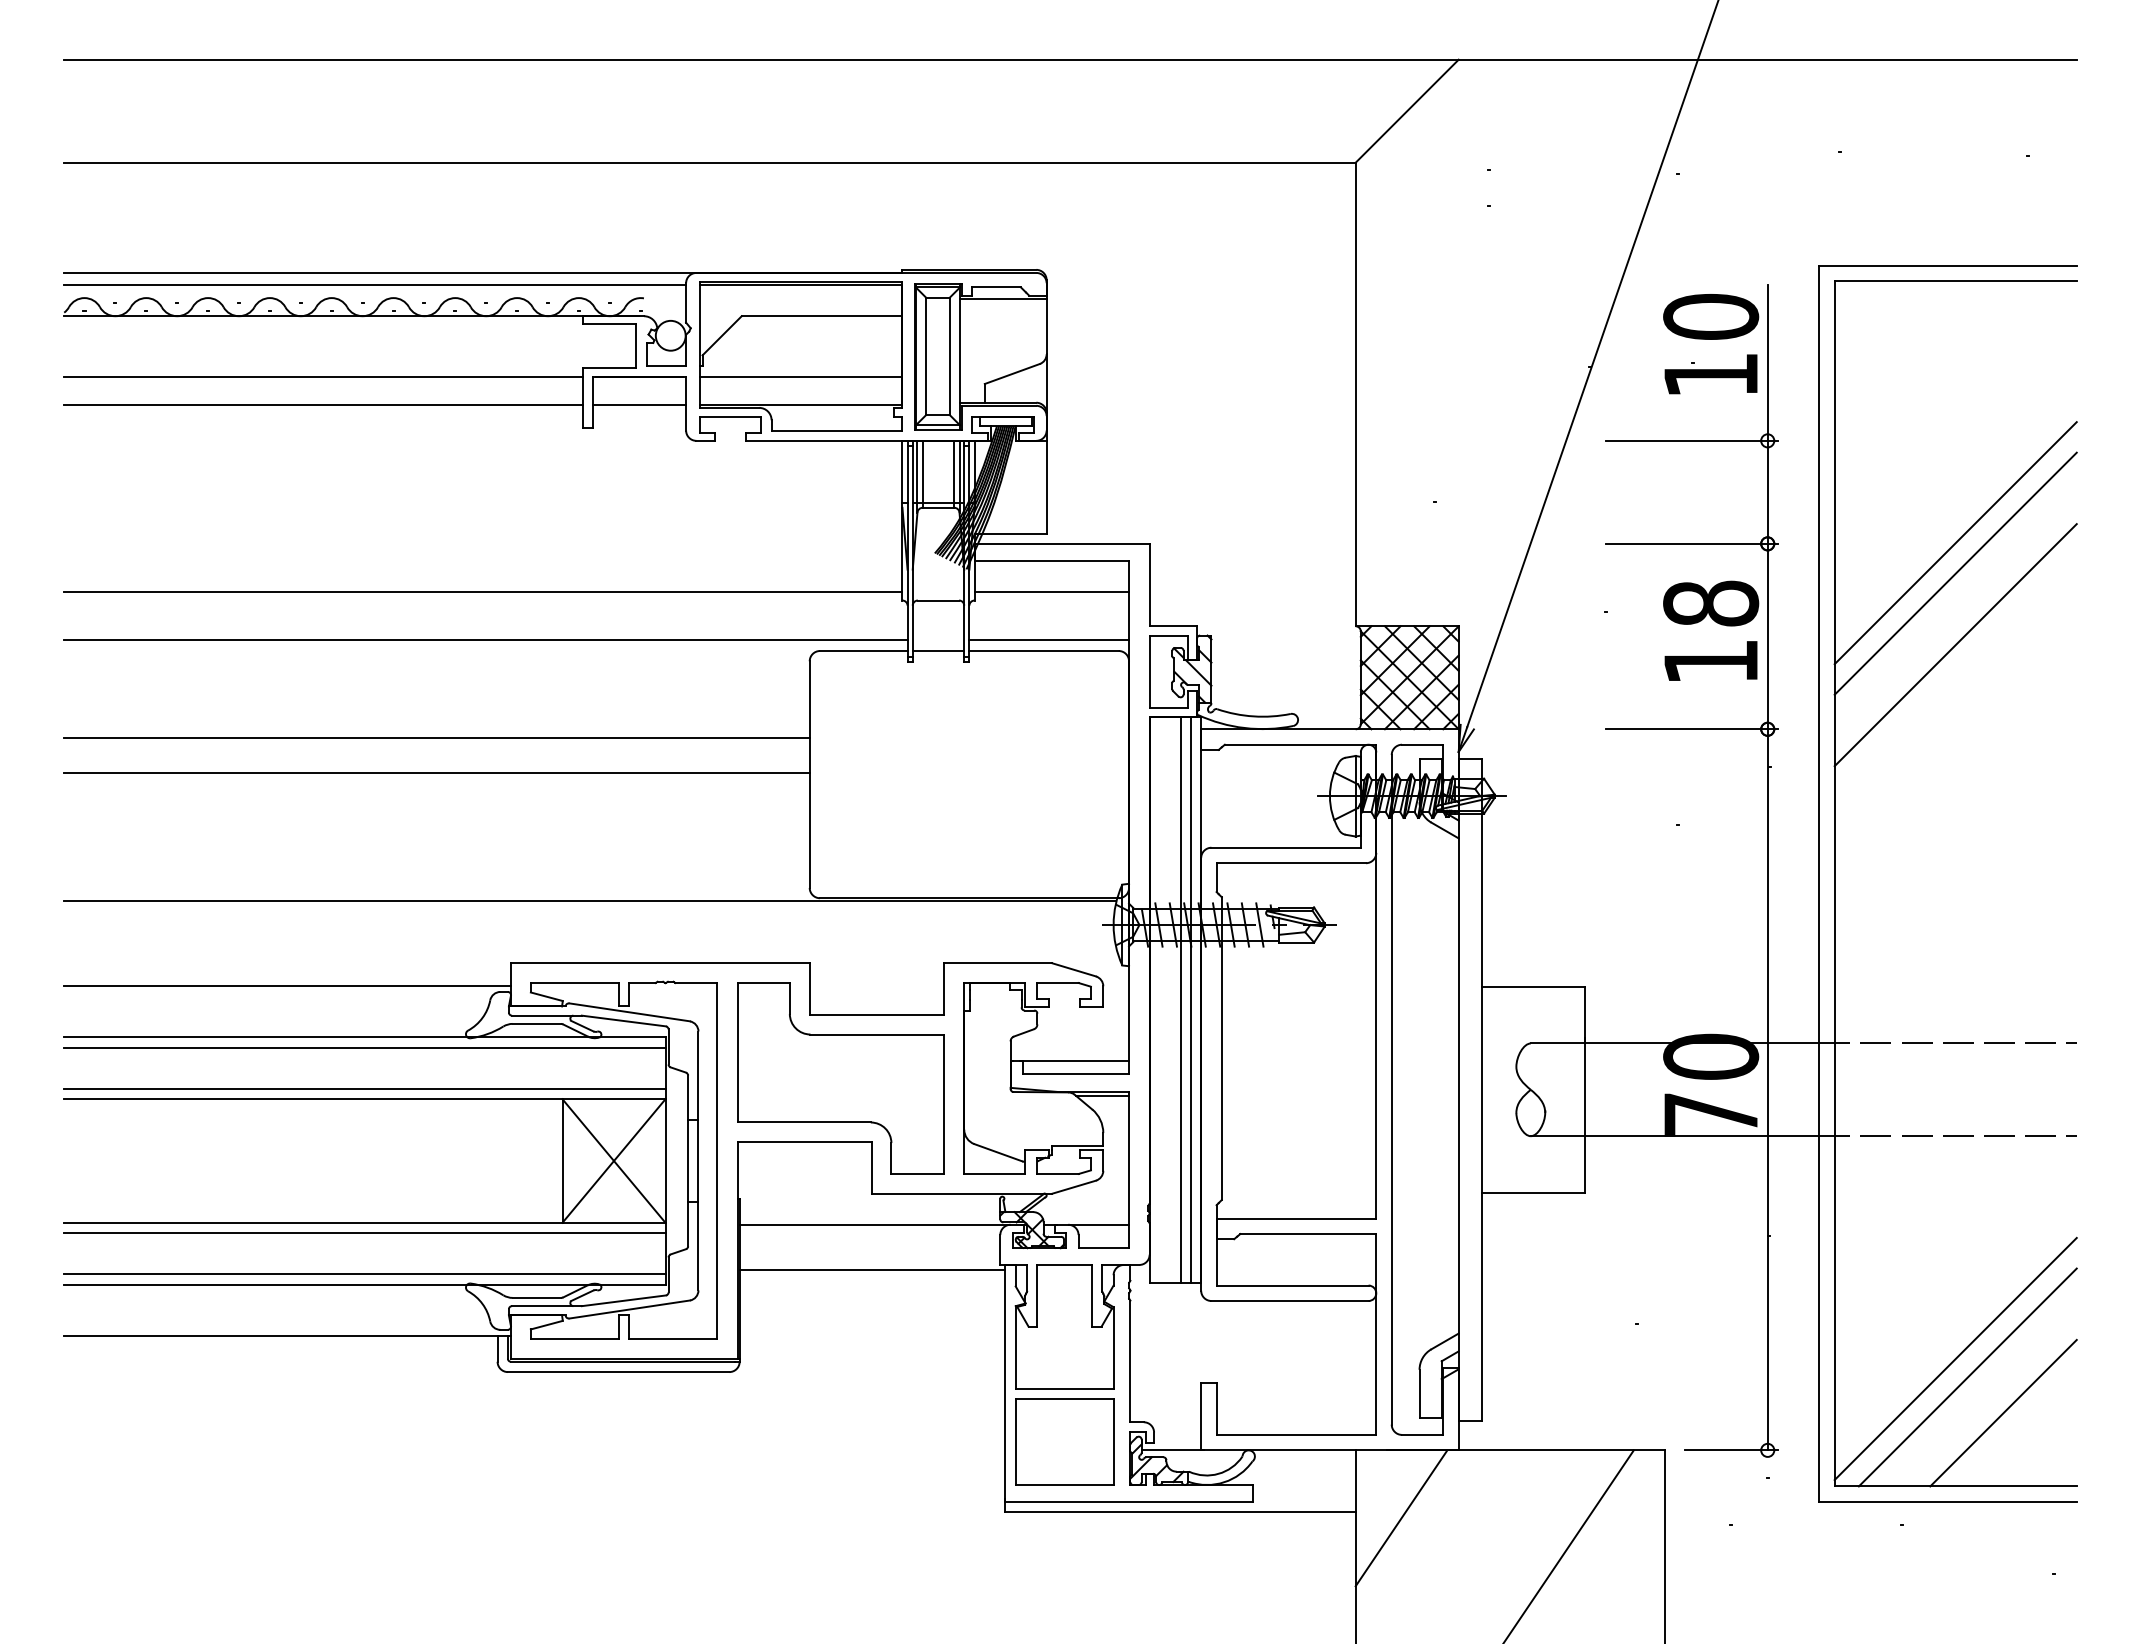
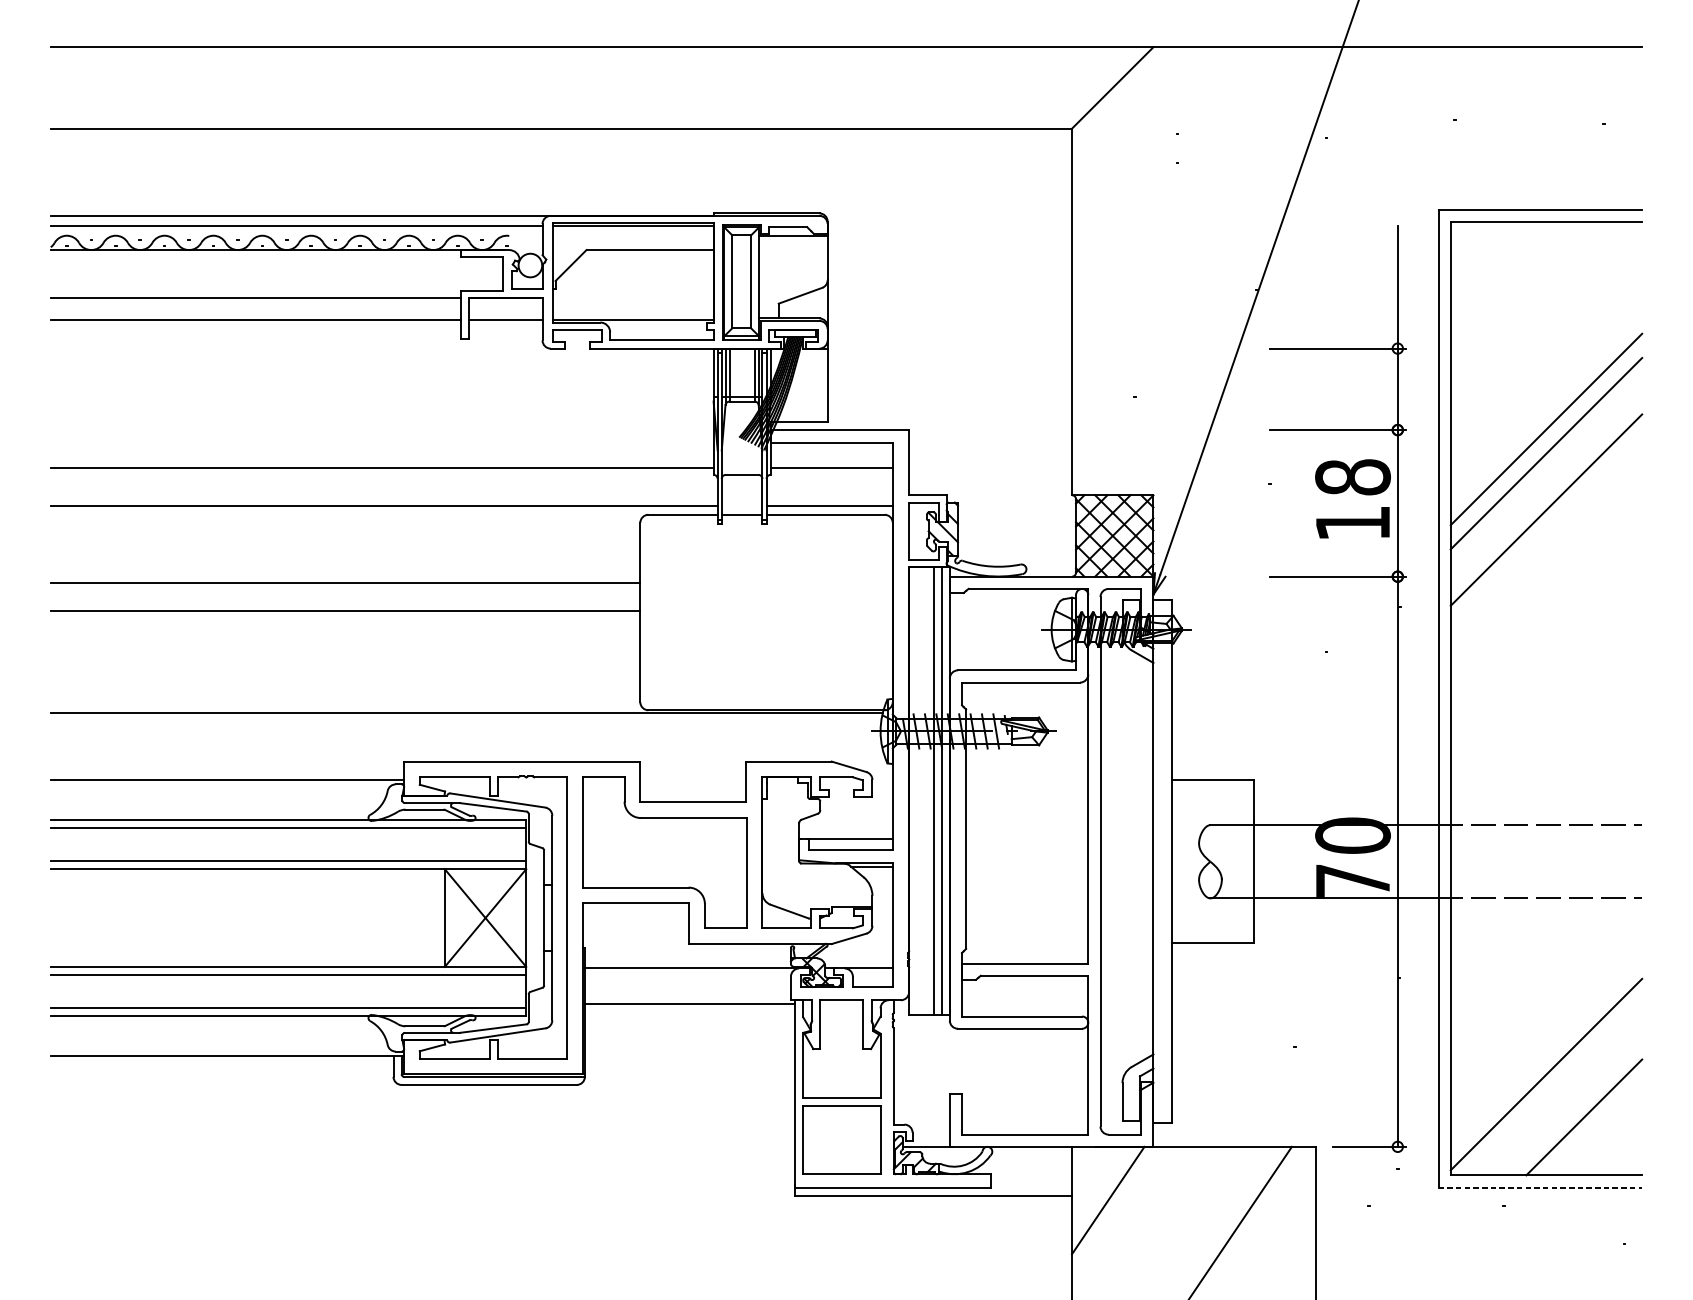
part: (1711, 344) -> (1353, 272), removed
line: (800, 376) -> (633, 297), removed
line: (1967, 1377) -> (1555, 1089), removed
line: (1948, 1501) -> (1540, 1187), solid -> dashed

